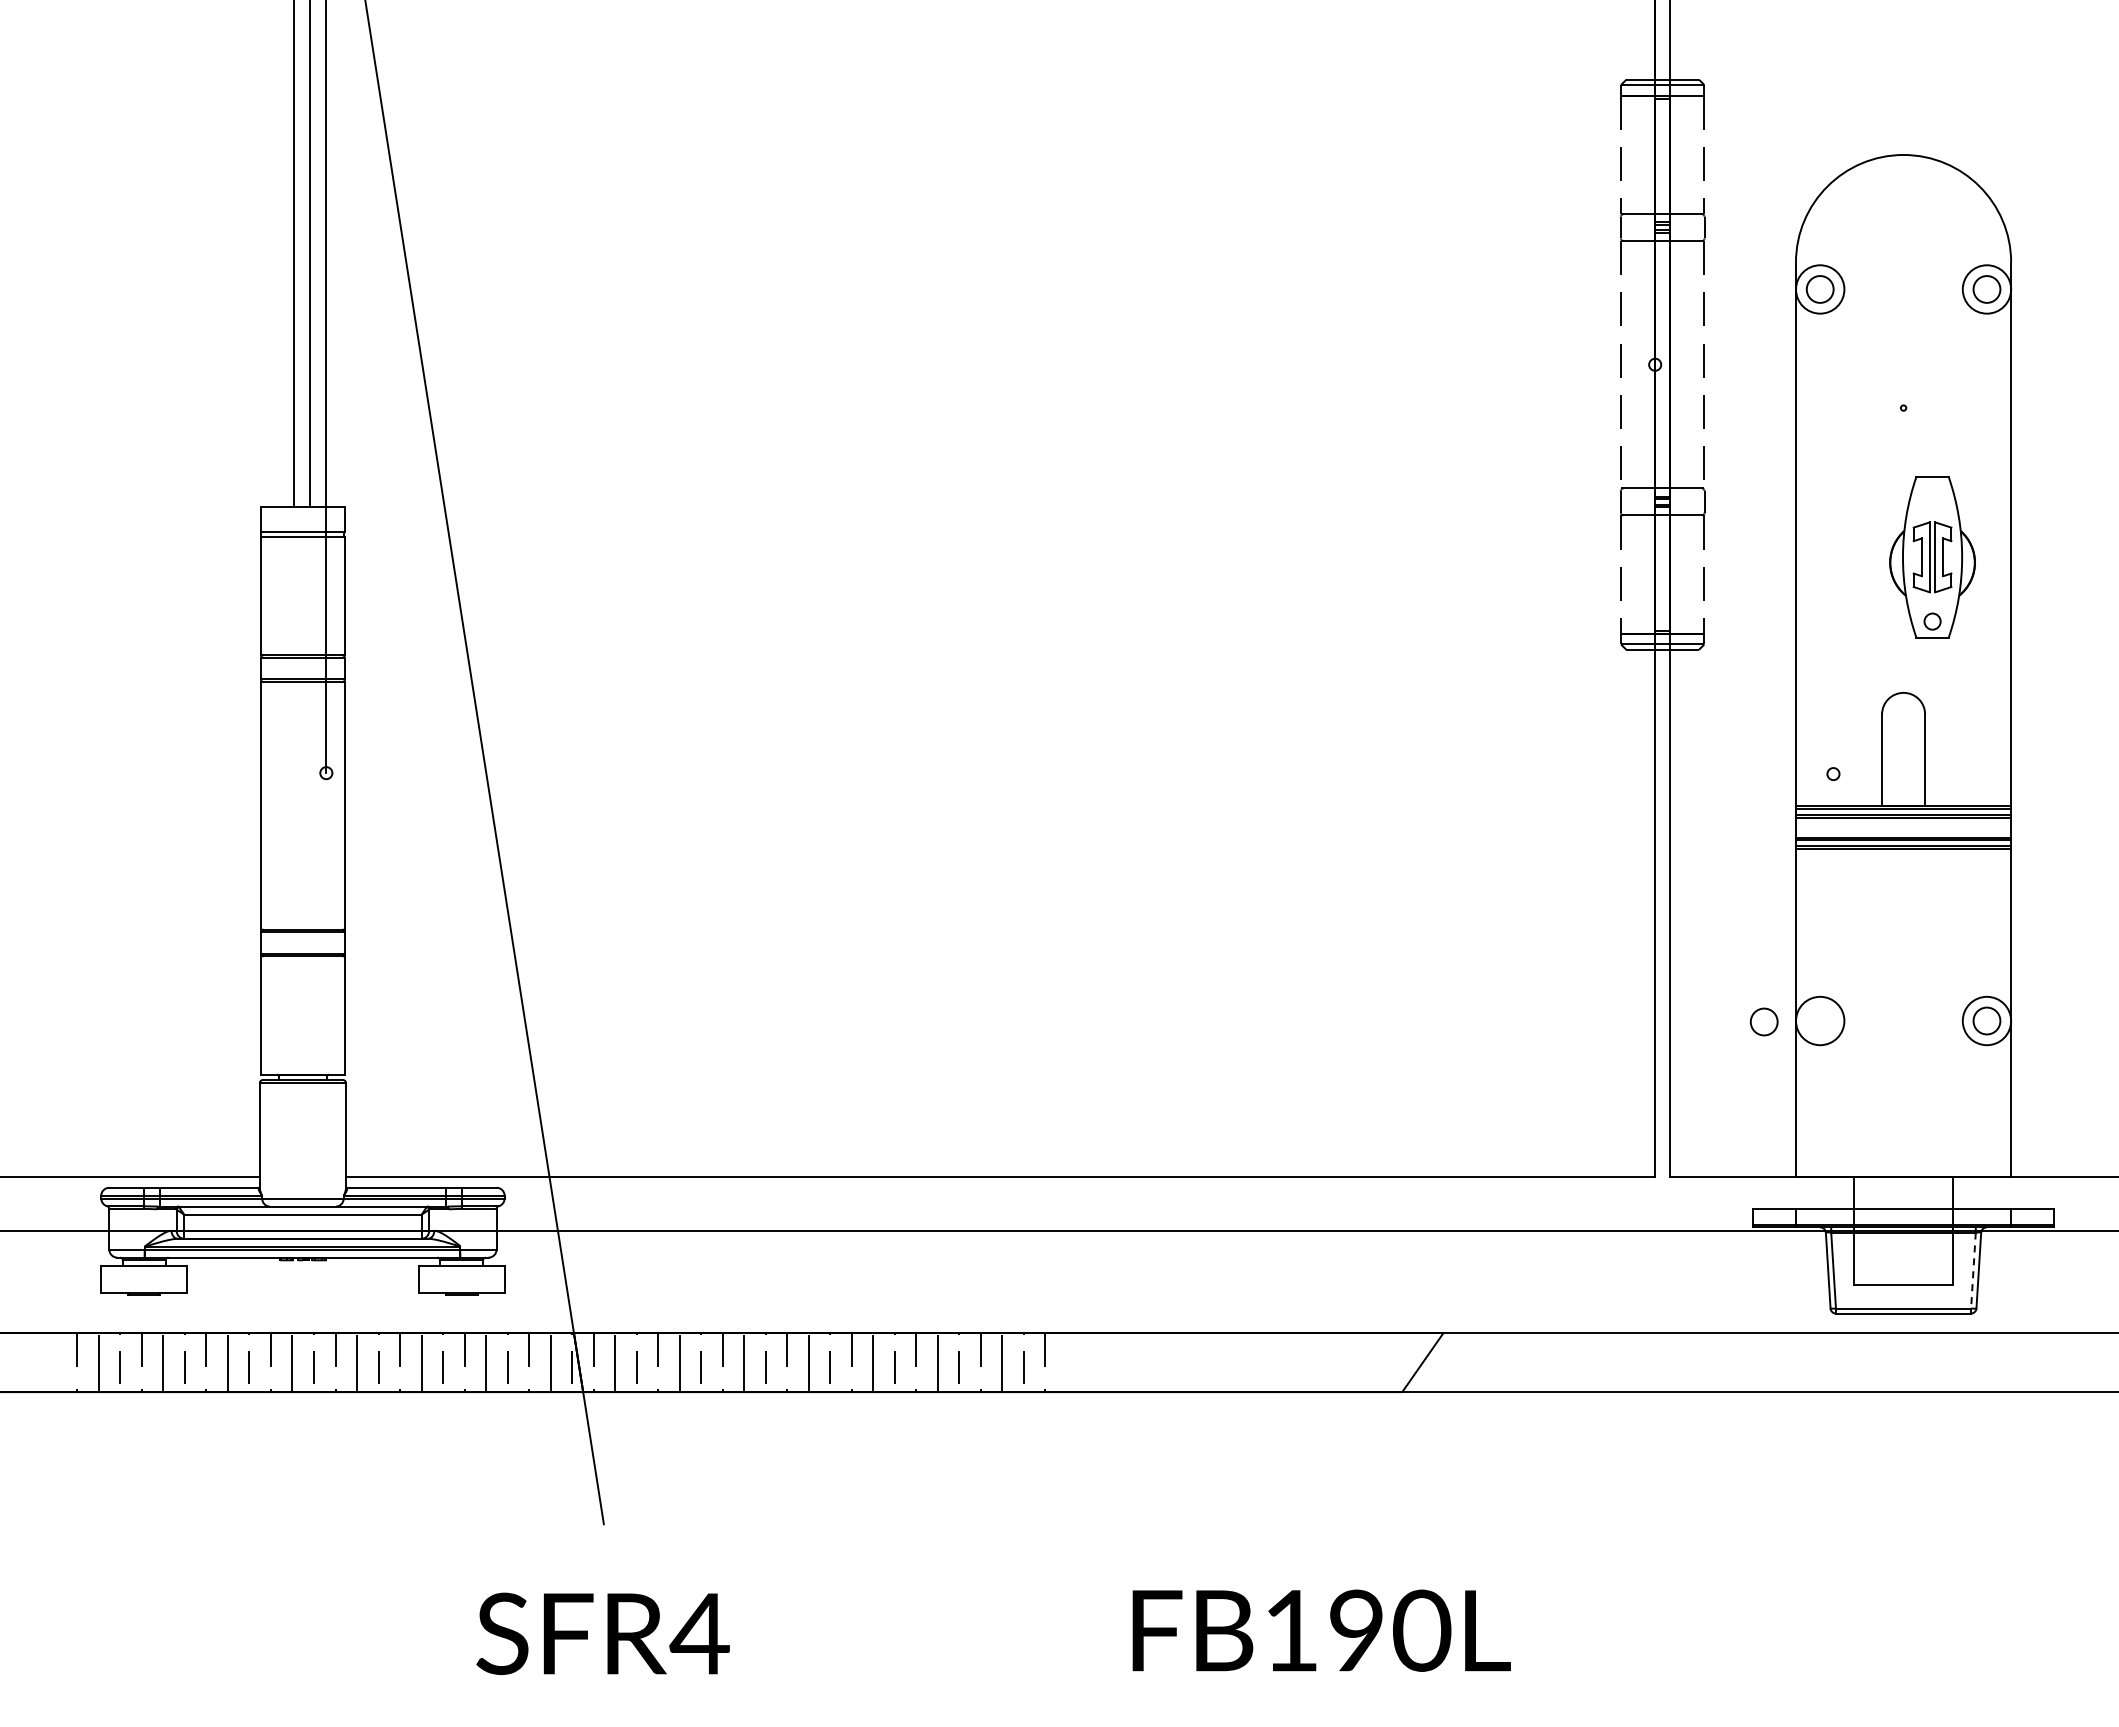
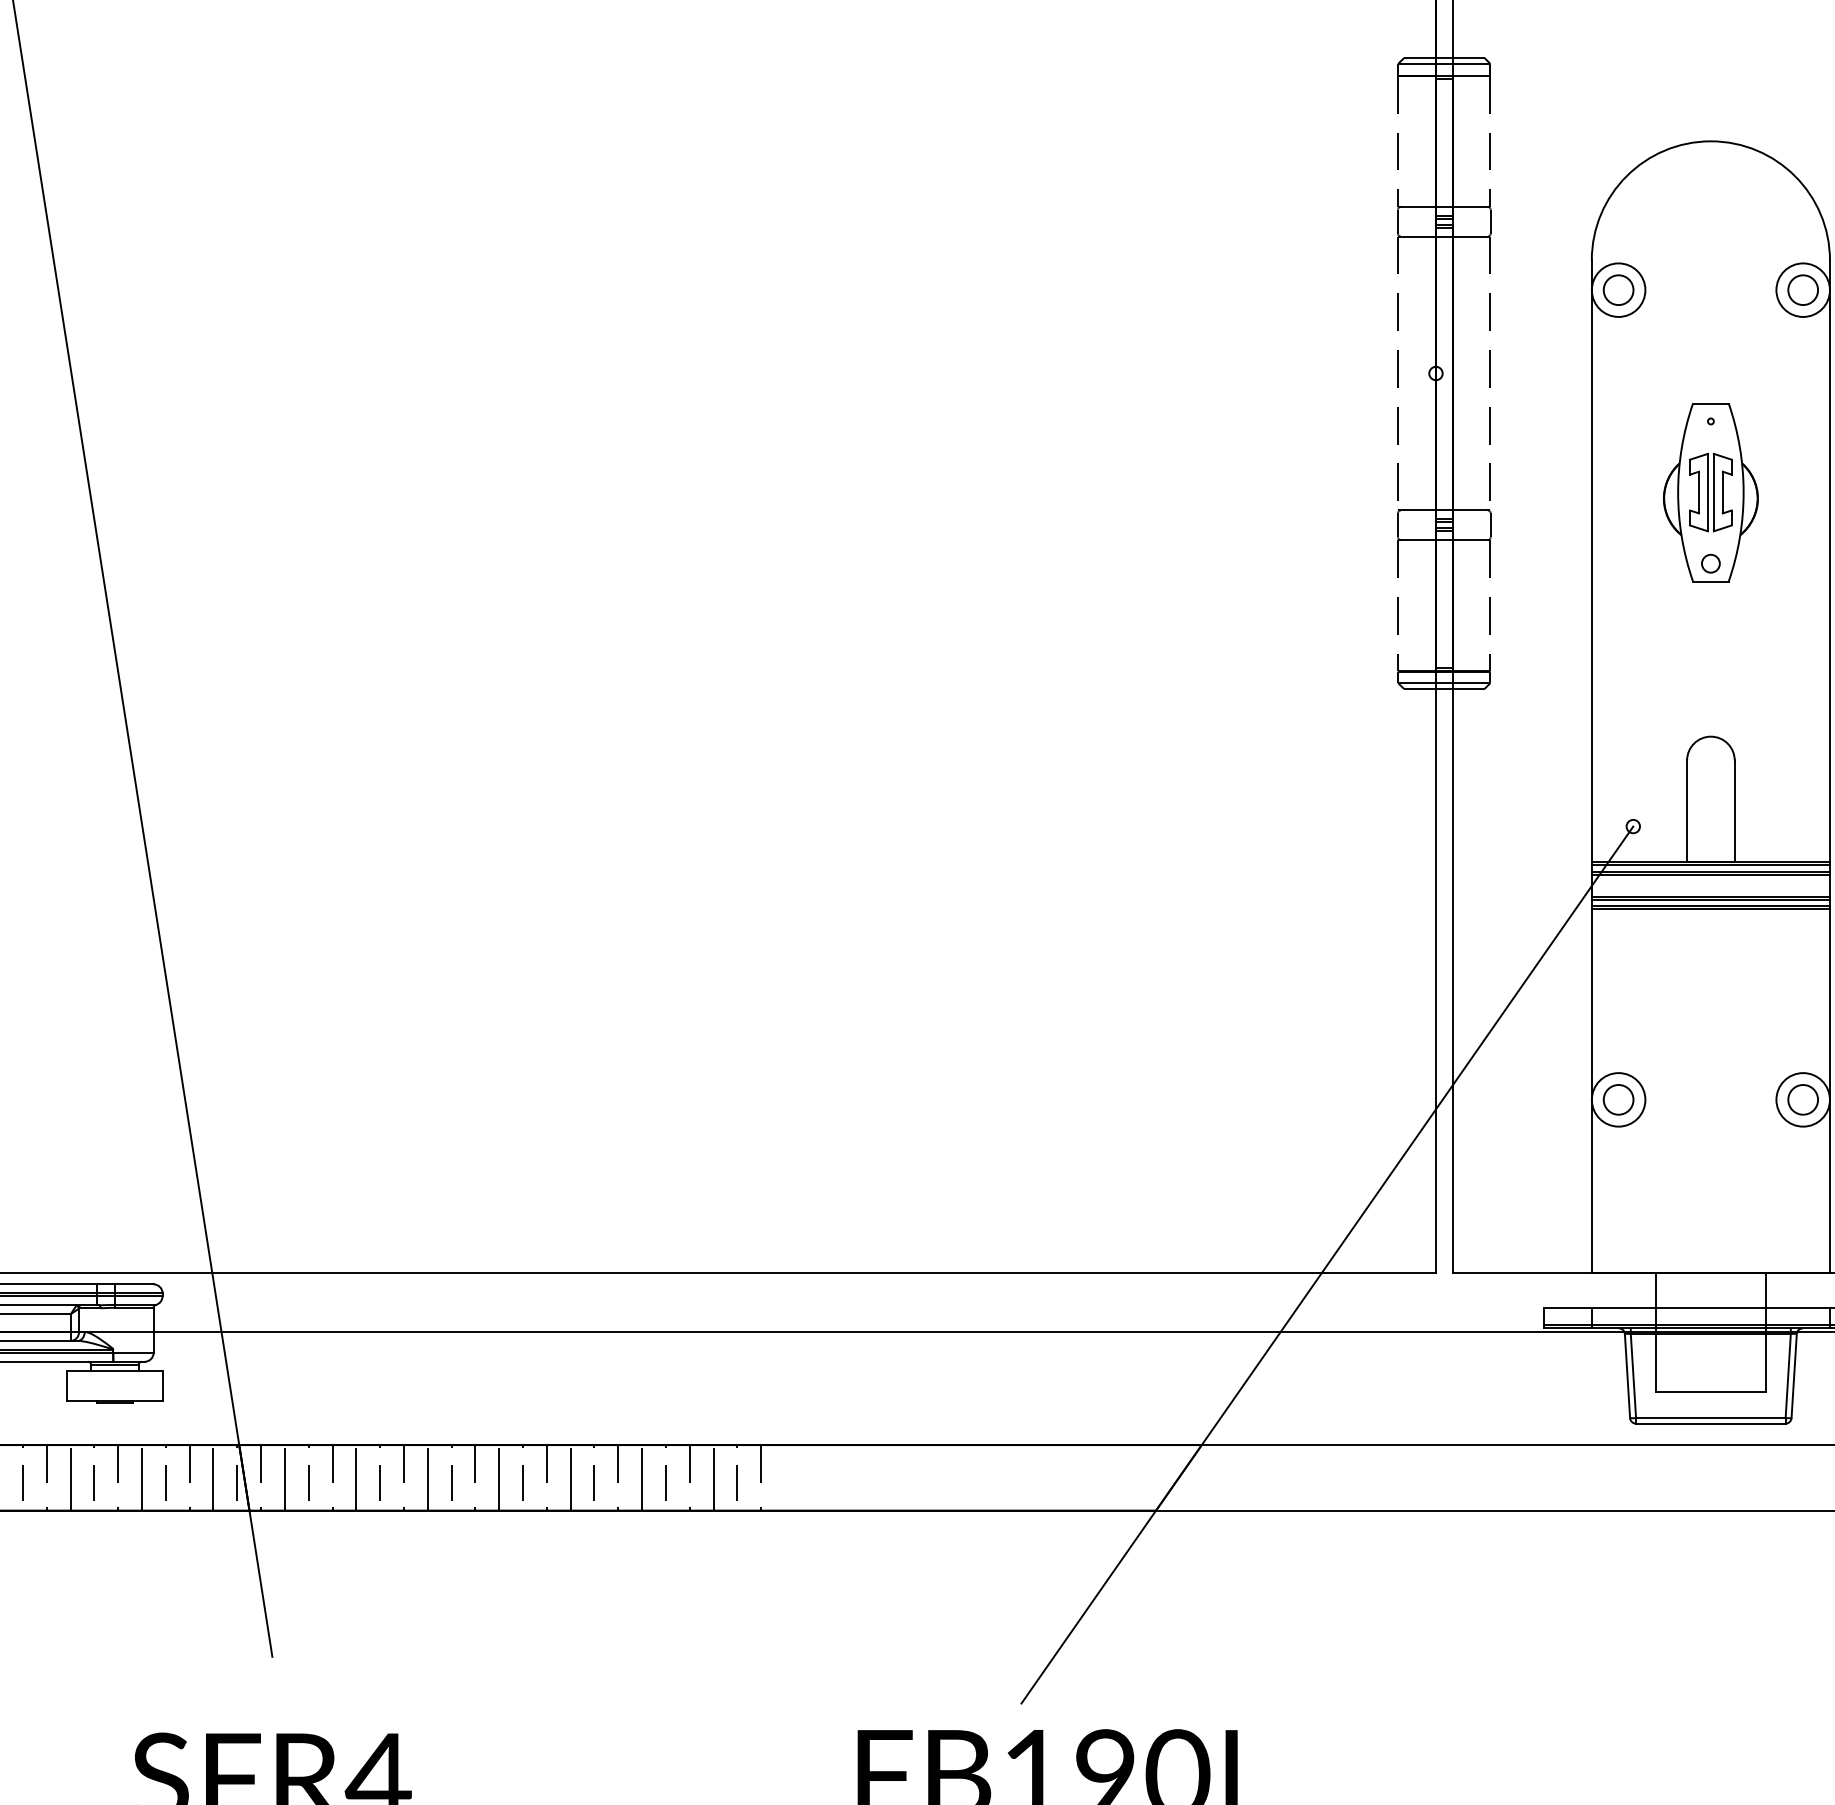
part: (1932, 557) -> (1710, 492), moved
circle: (1763, 1021) -> (1617, 1099), moved
line: (1556, 1170) -> (1326, 1265), added
line: (1973, 1271) -> (1788, 1377), dashed -> solid

